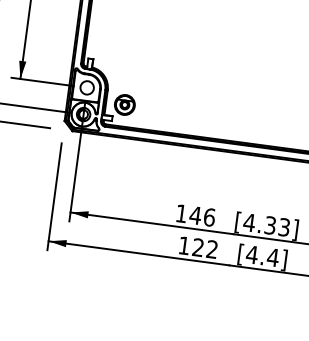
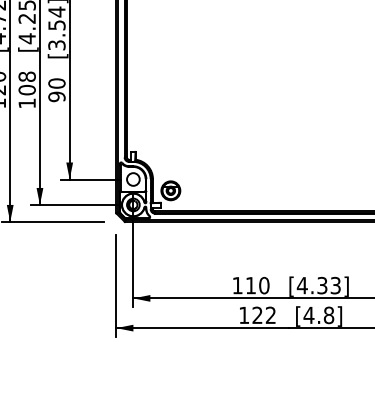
text: (202, 216) -> (257, 285), 146 -> 110
text: (272, 257) -> (328, 315), [4.4] -> [4.8]

